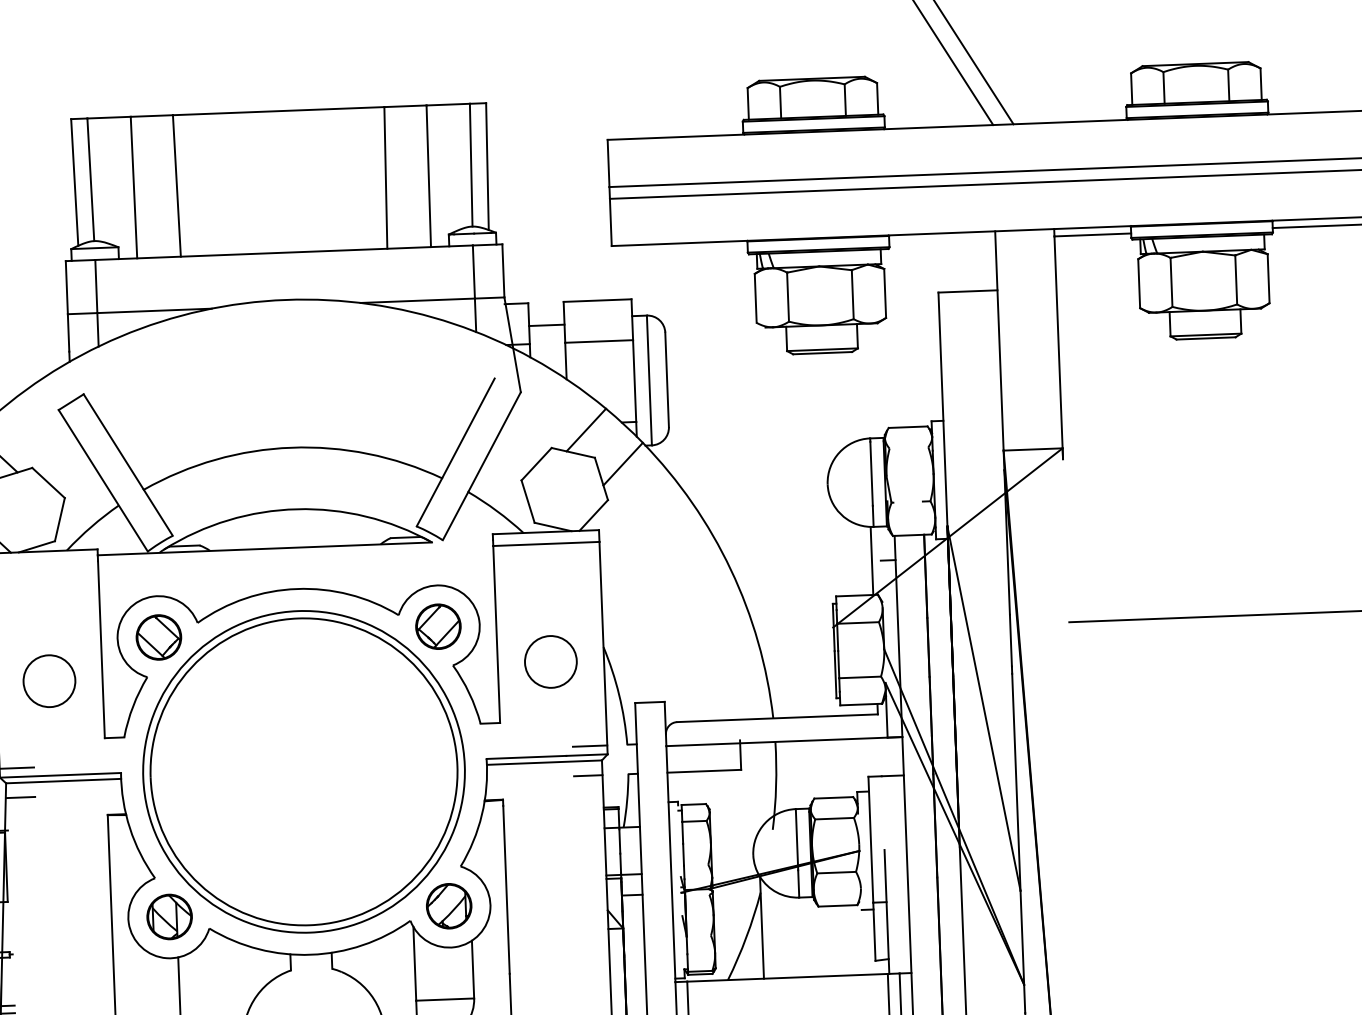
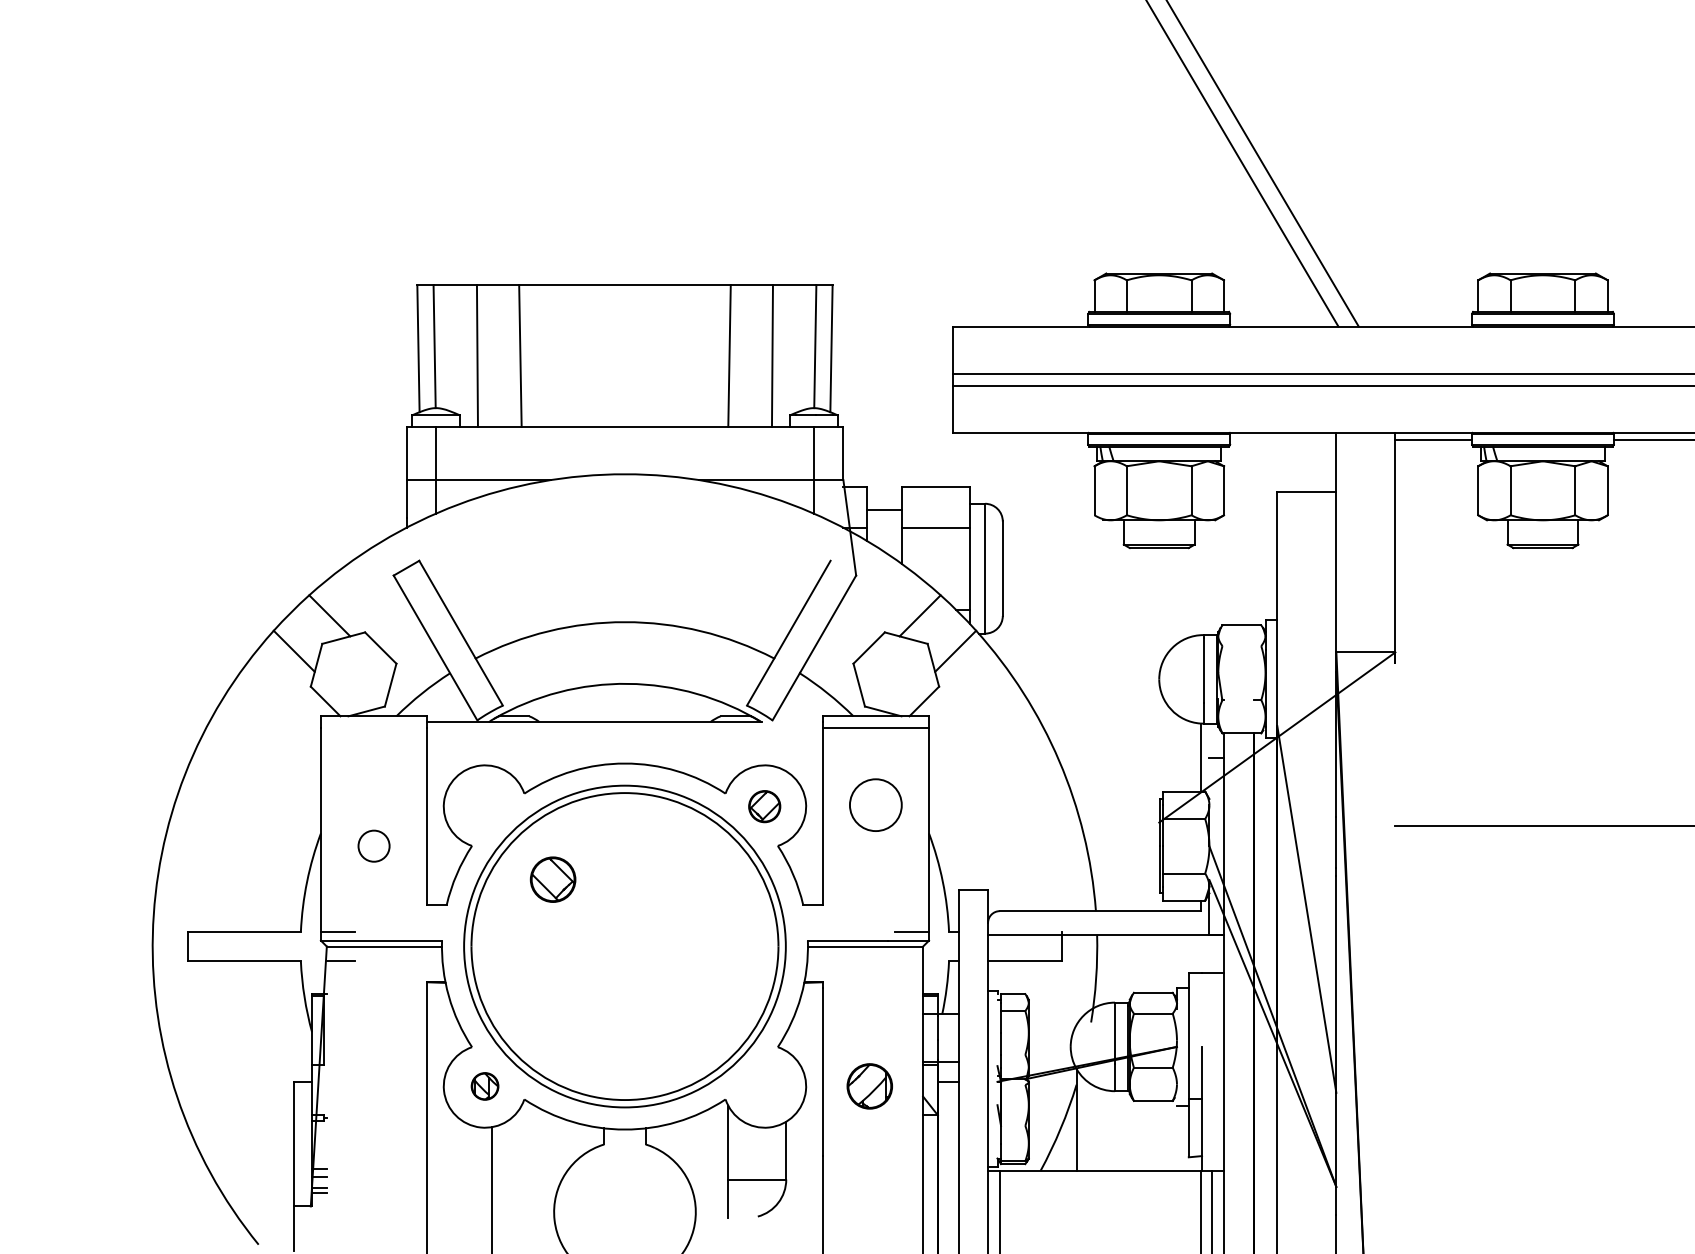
part: (438, 626) -> (764, 806), size x0.7
part: (158, 637) -> (552, 879), moved
circle: (550, 661) -> (875, 804), moved
circle: (48, 681) -> (373, 846), size x0.6
line: (587, 775) -> (908, 961), removed
part: (448, 906) -> (869, 1086), moved
part: (169, 917) -> (484, 1086), size x0.6

